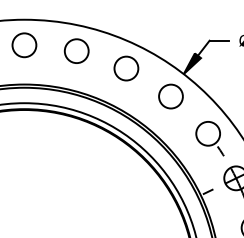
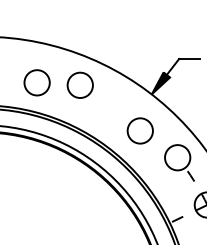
circle: (76, 50) -> (36, 82), moved
circle: (126, 68) -> (80, 85), moved
circle: (170, 96) -> (139, 130), moved

